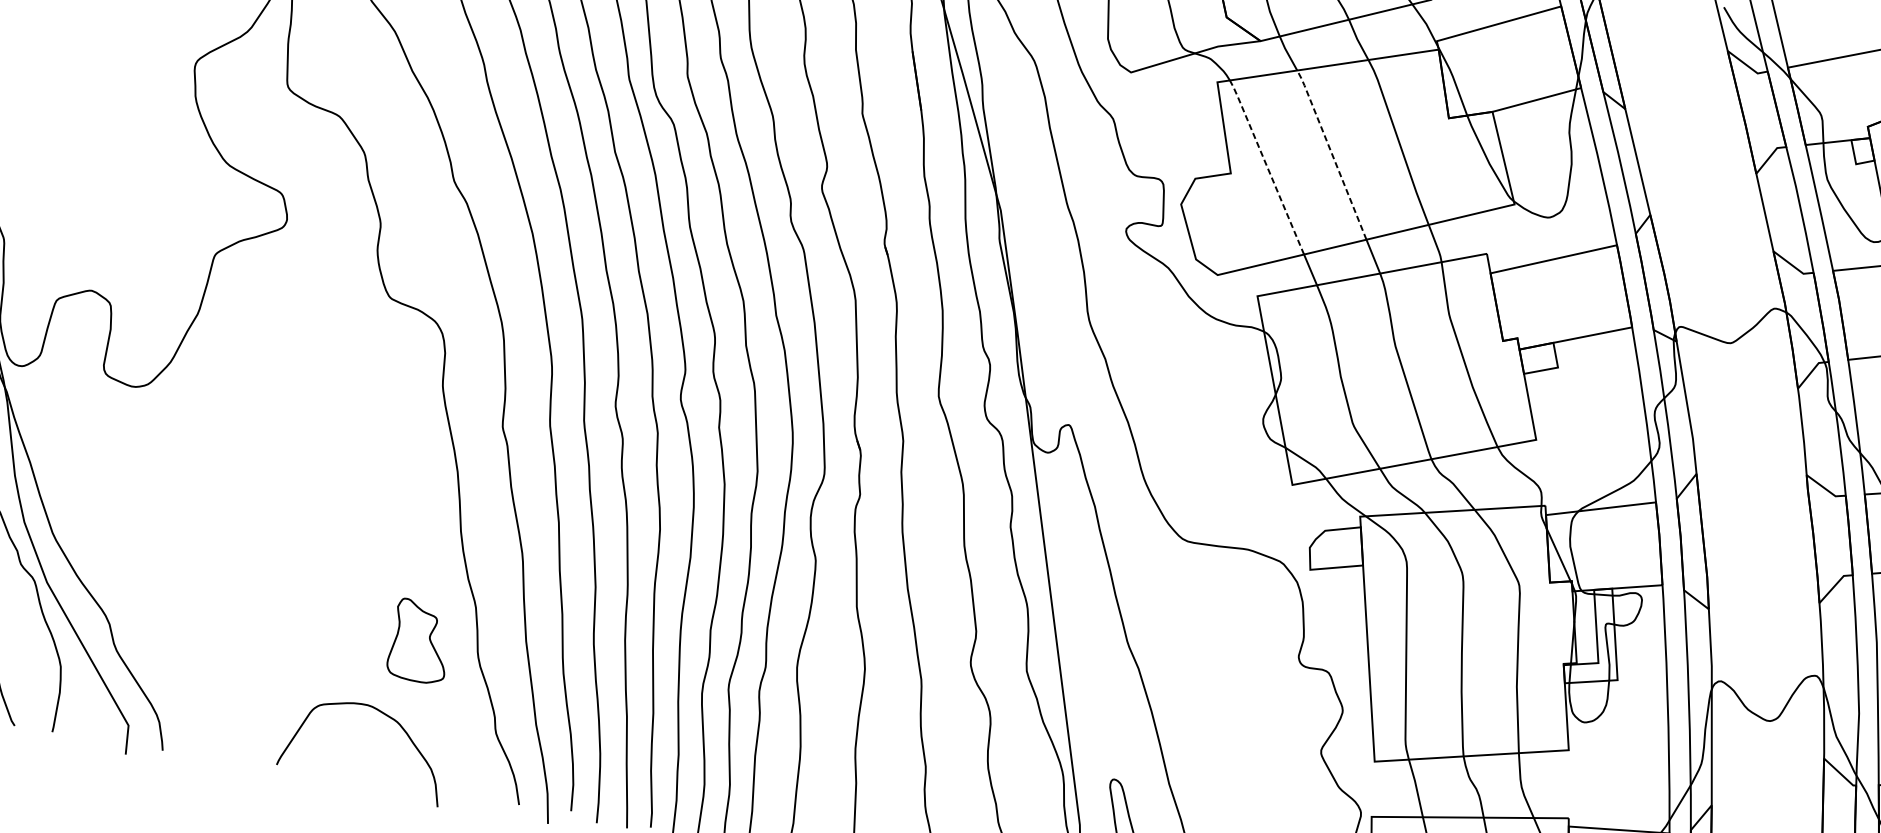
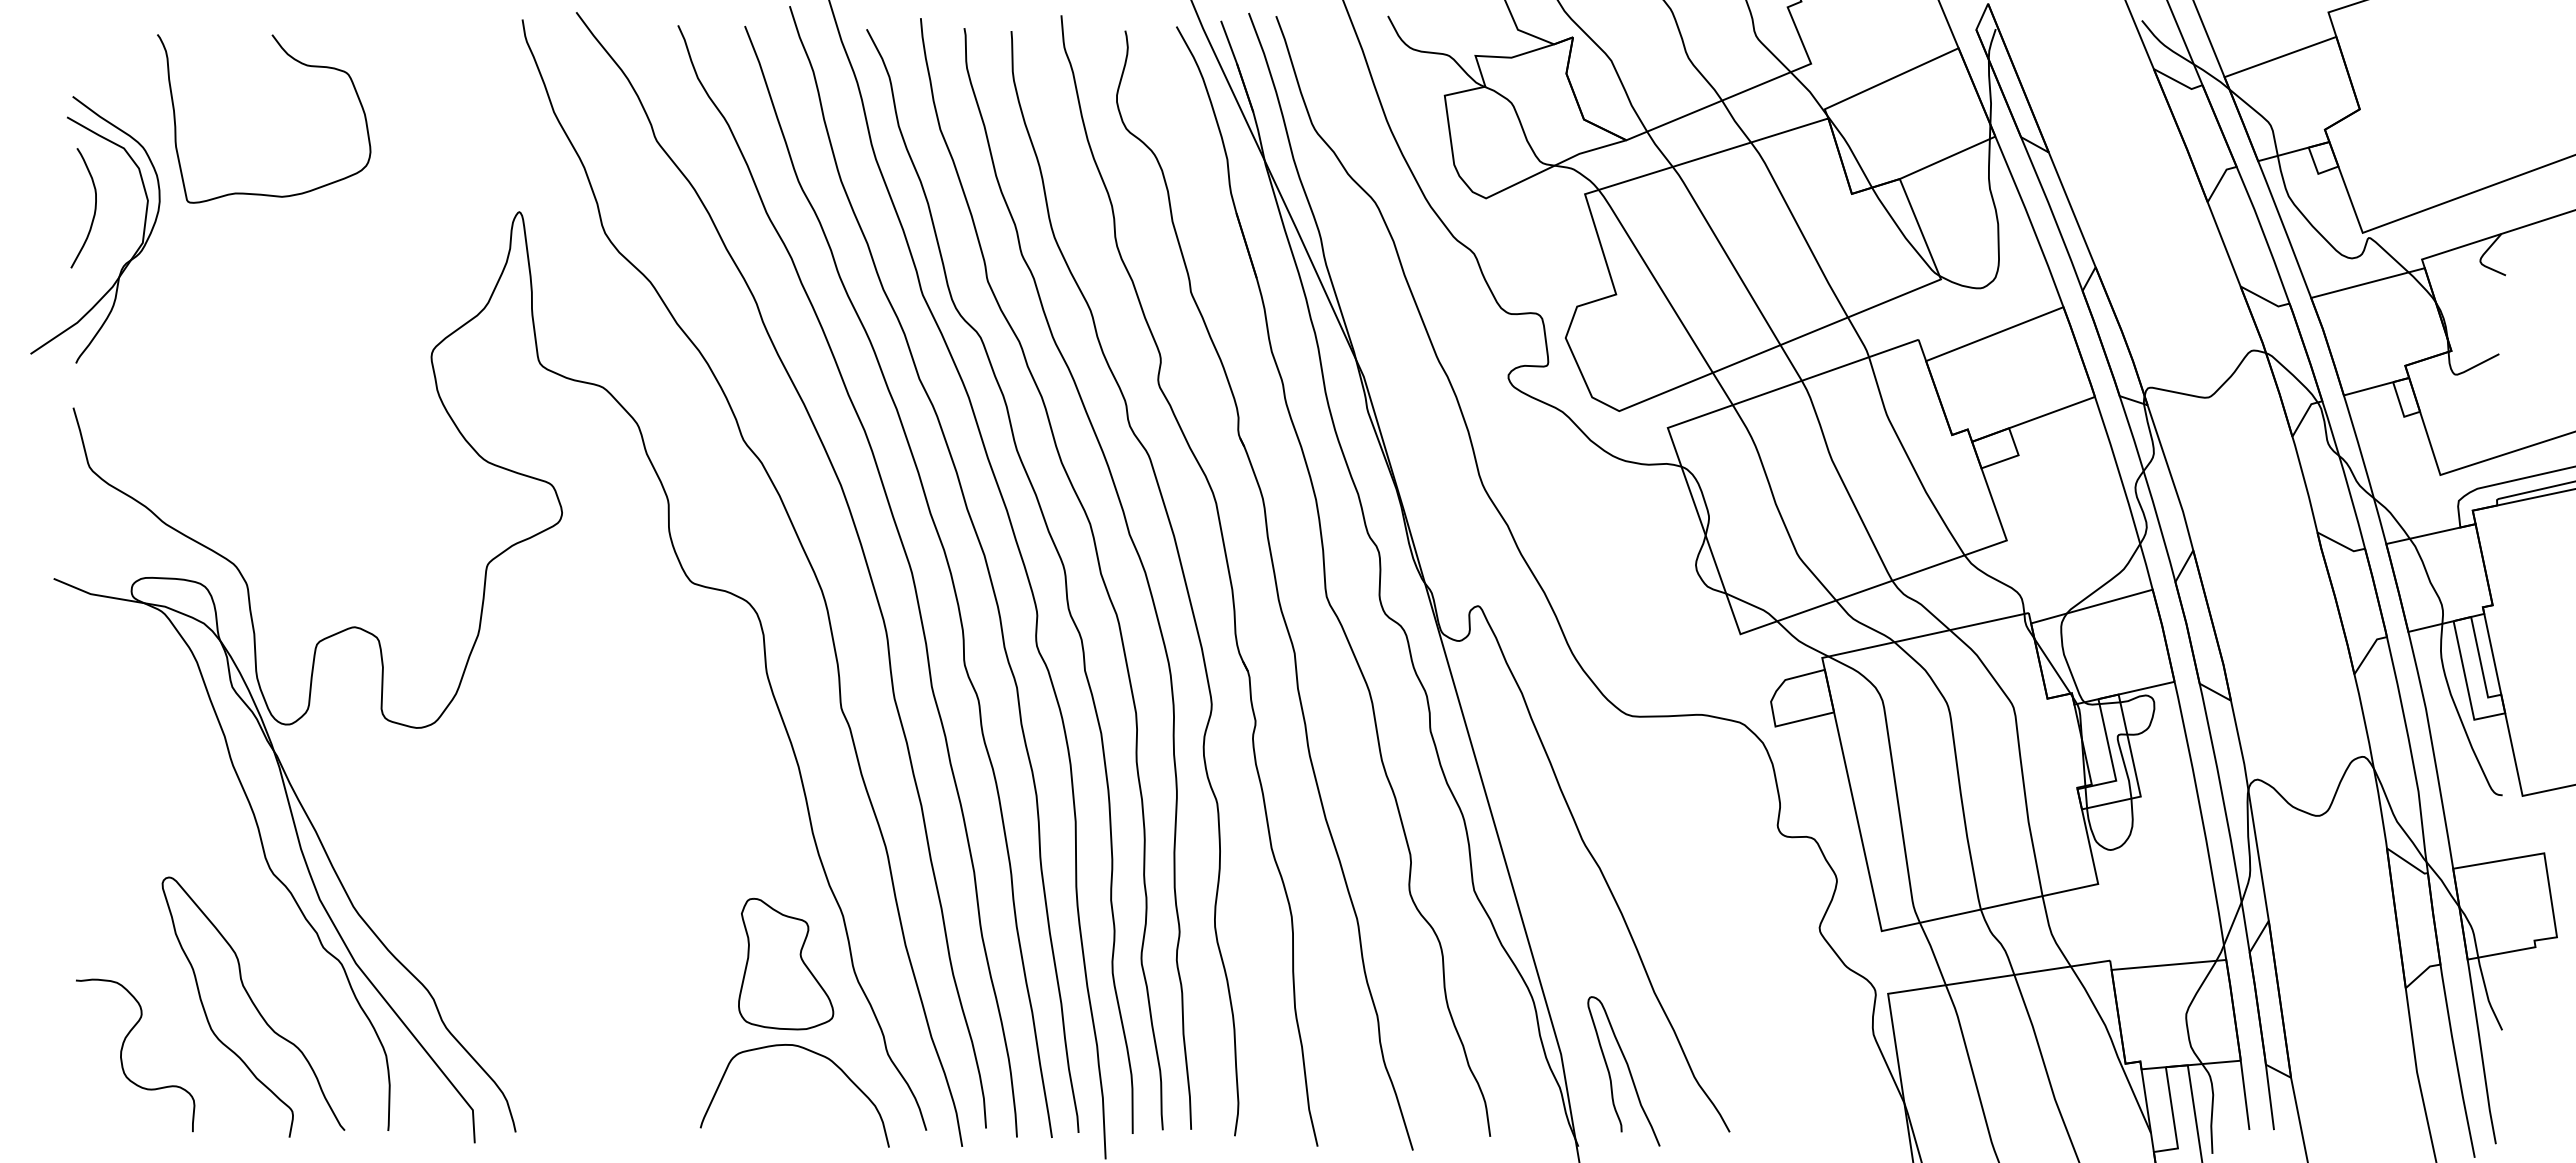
line: (1331, 153) -> (1726, 254), dashed -> solid
line: (1266, 165) -> (1655, 279), dashed -> solid
part: (420, 640) -> (786, 963), size x1.43
curve: (384, 715) -> (813, 1053), moved

